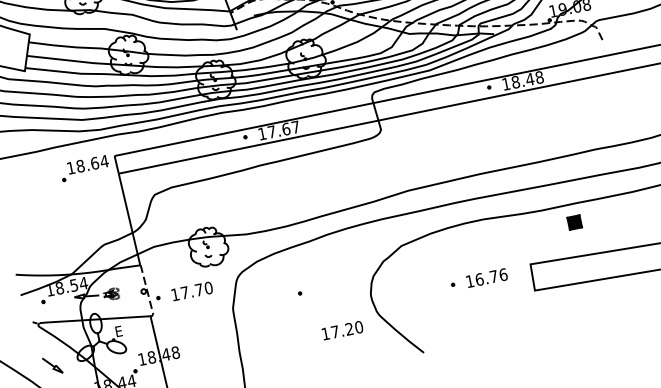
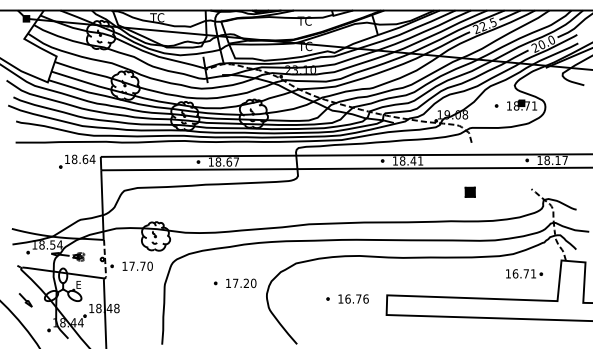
text: (539, 76) -> (420, 160), 18.48 -> 18.41
text: (271, 131) -> (218, 161), 17.67 -> 18.67
part: (573, 221) -> (469, 191), moved
text: (342, 329) -> (241, 282), moved

